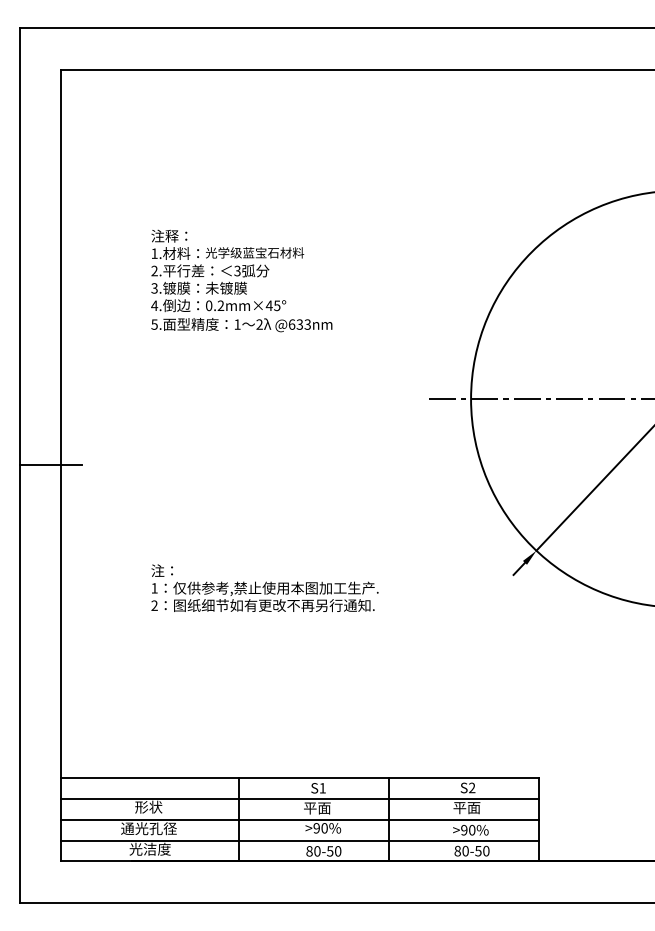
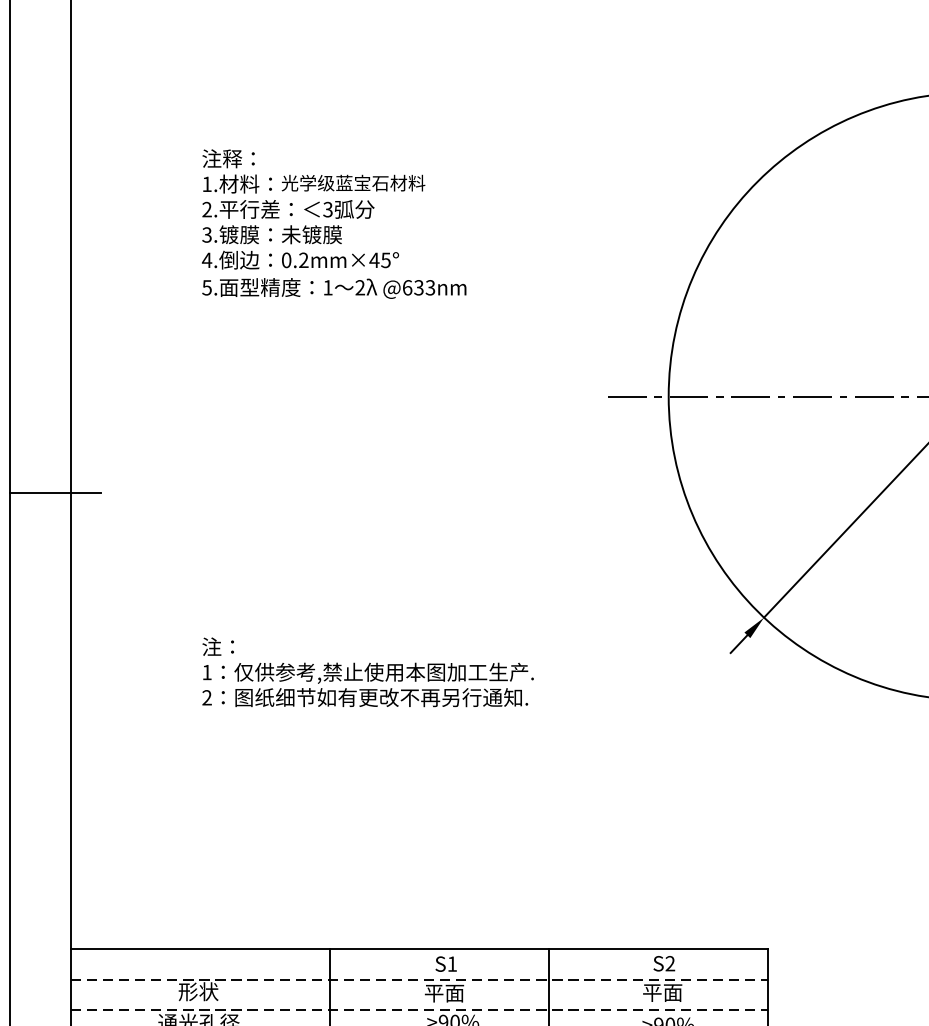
line: (300, 798) -> (419, 979), solid -> dashed
line: (300, 819) -> (419, 1009), solid -> dashed

